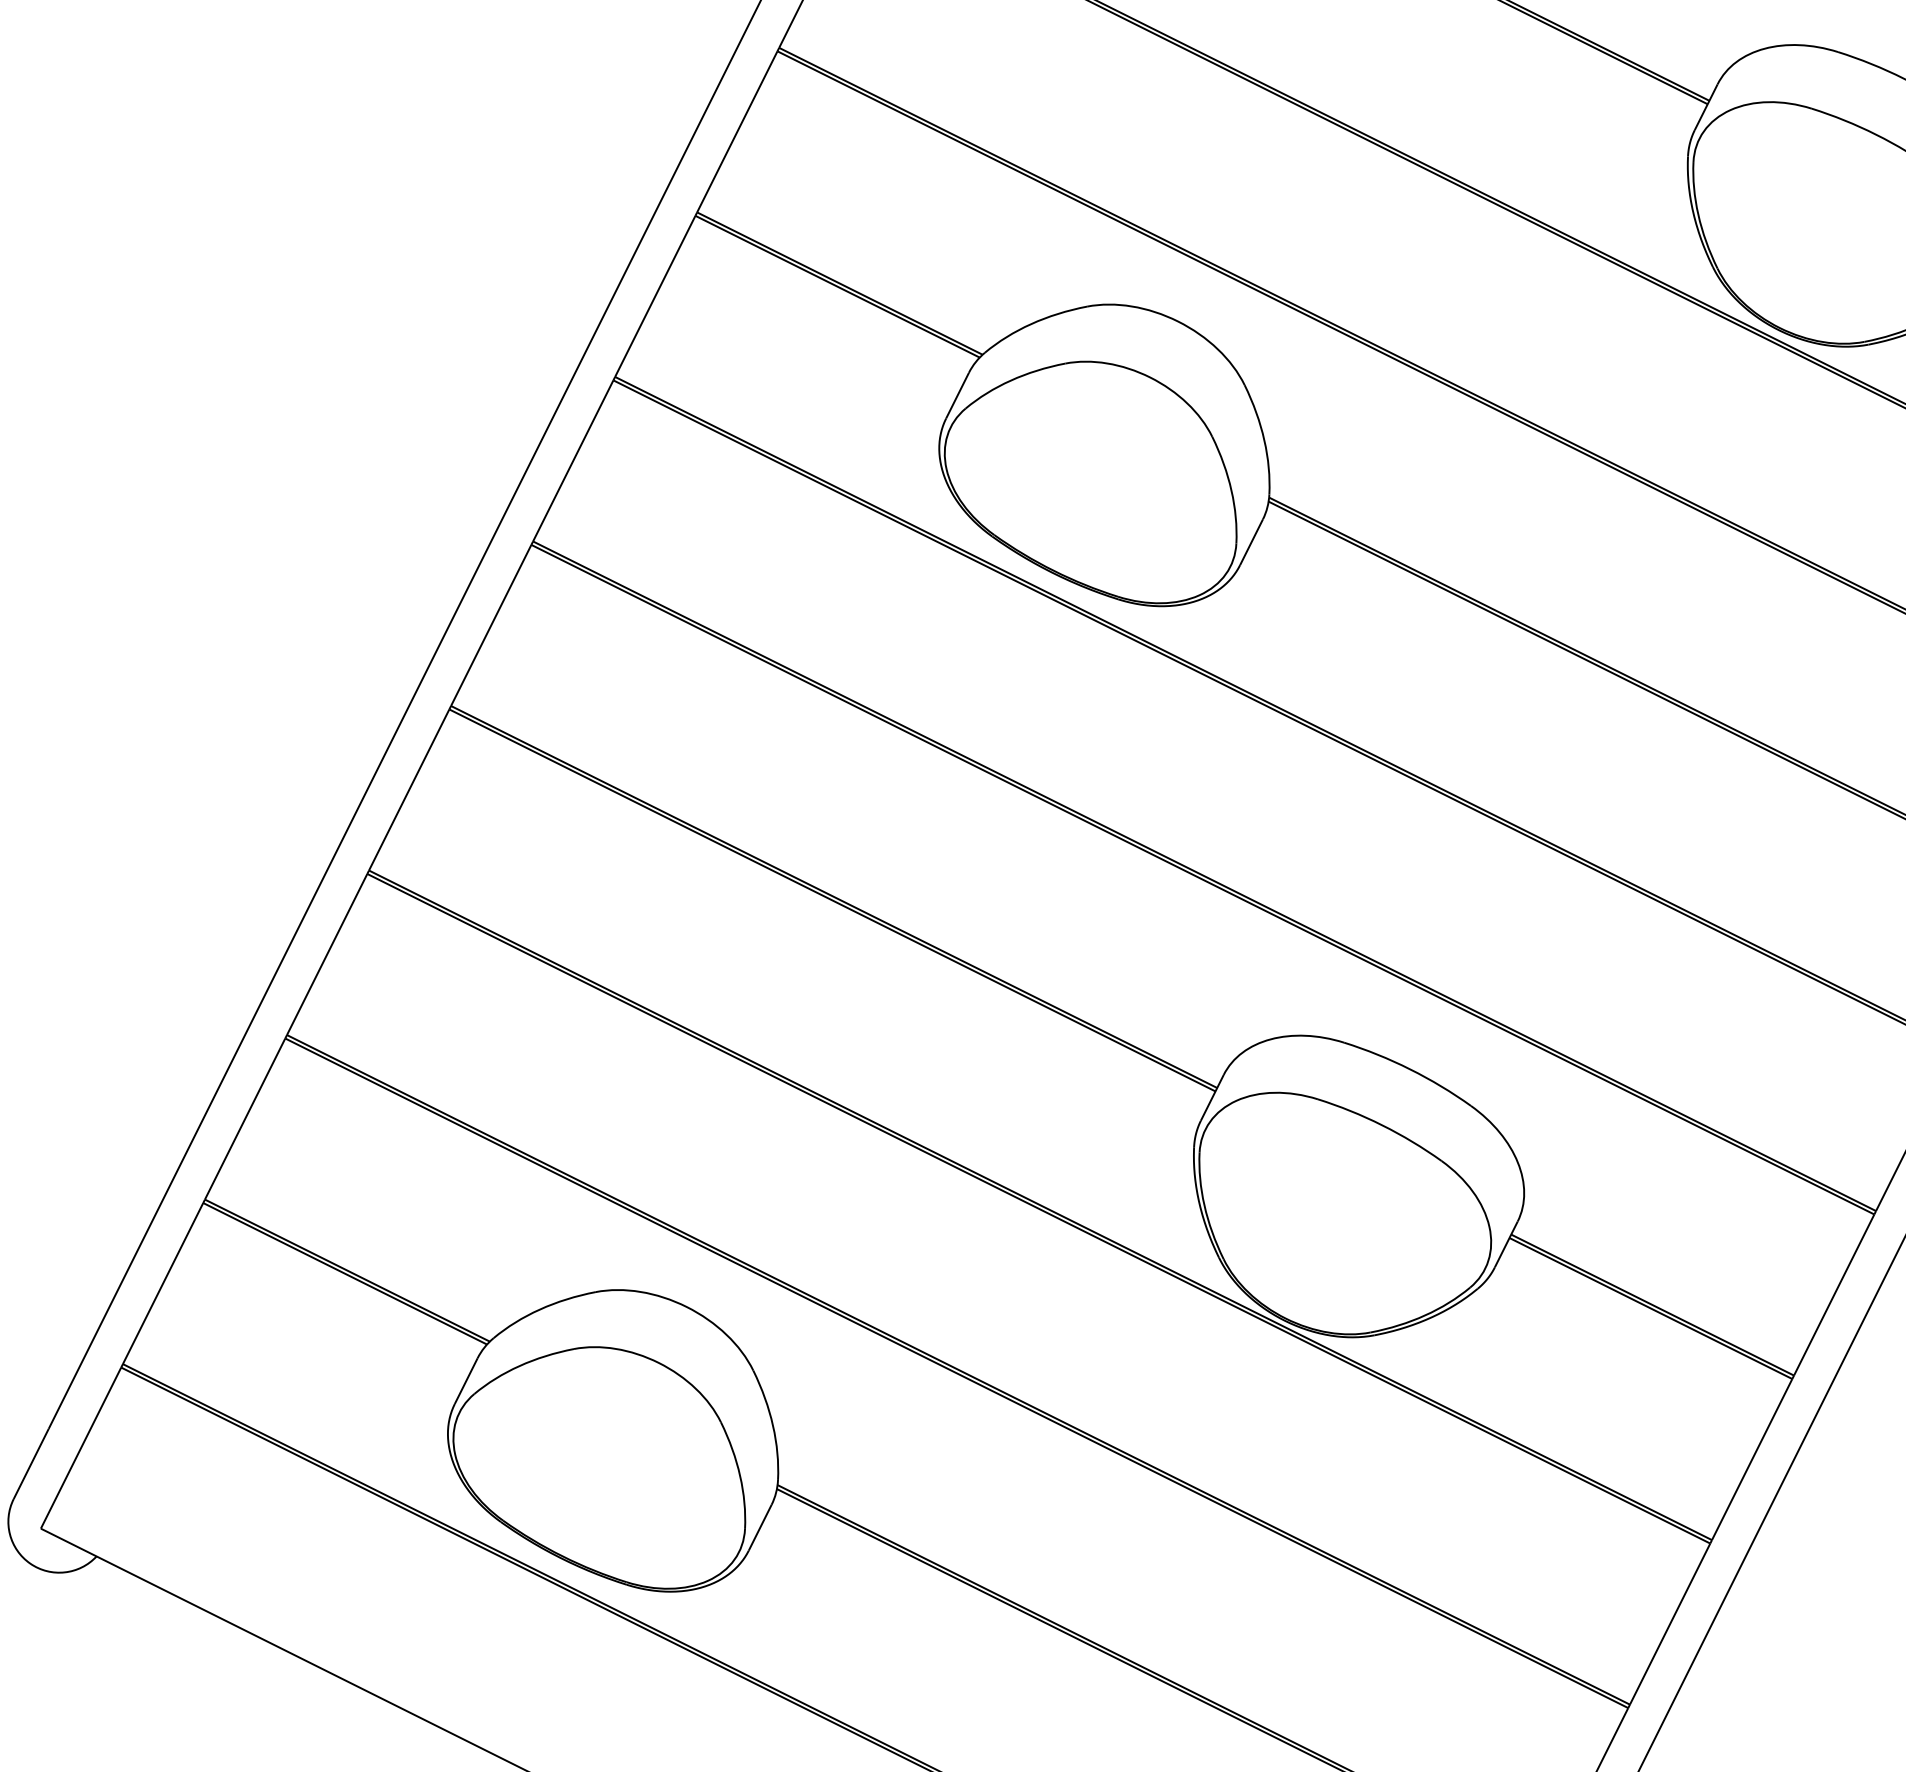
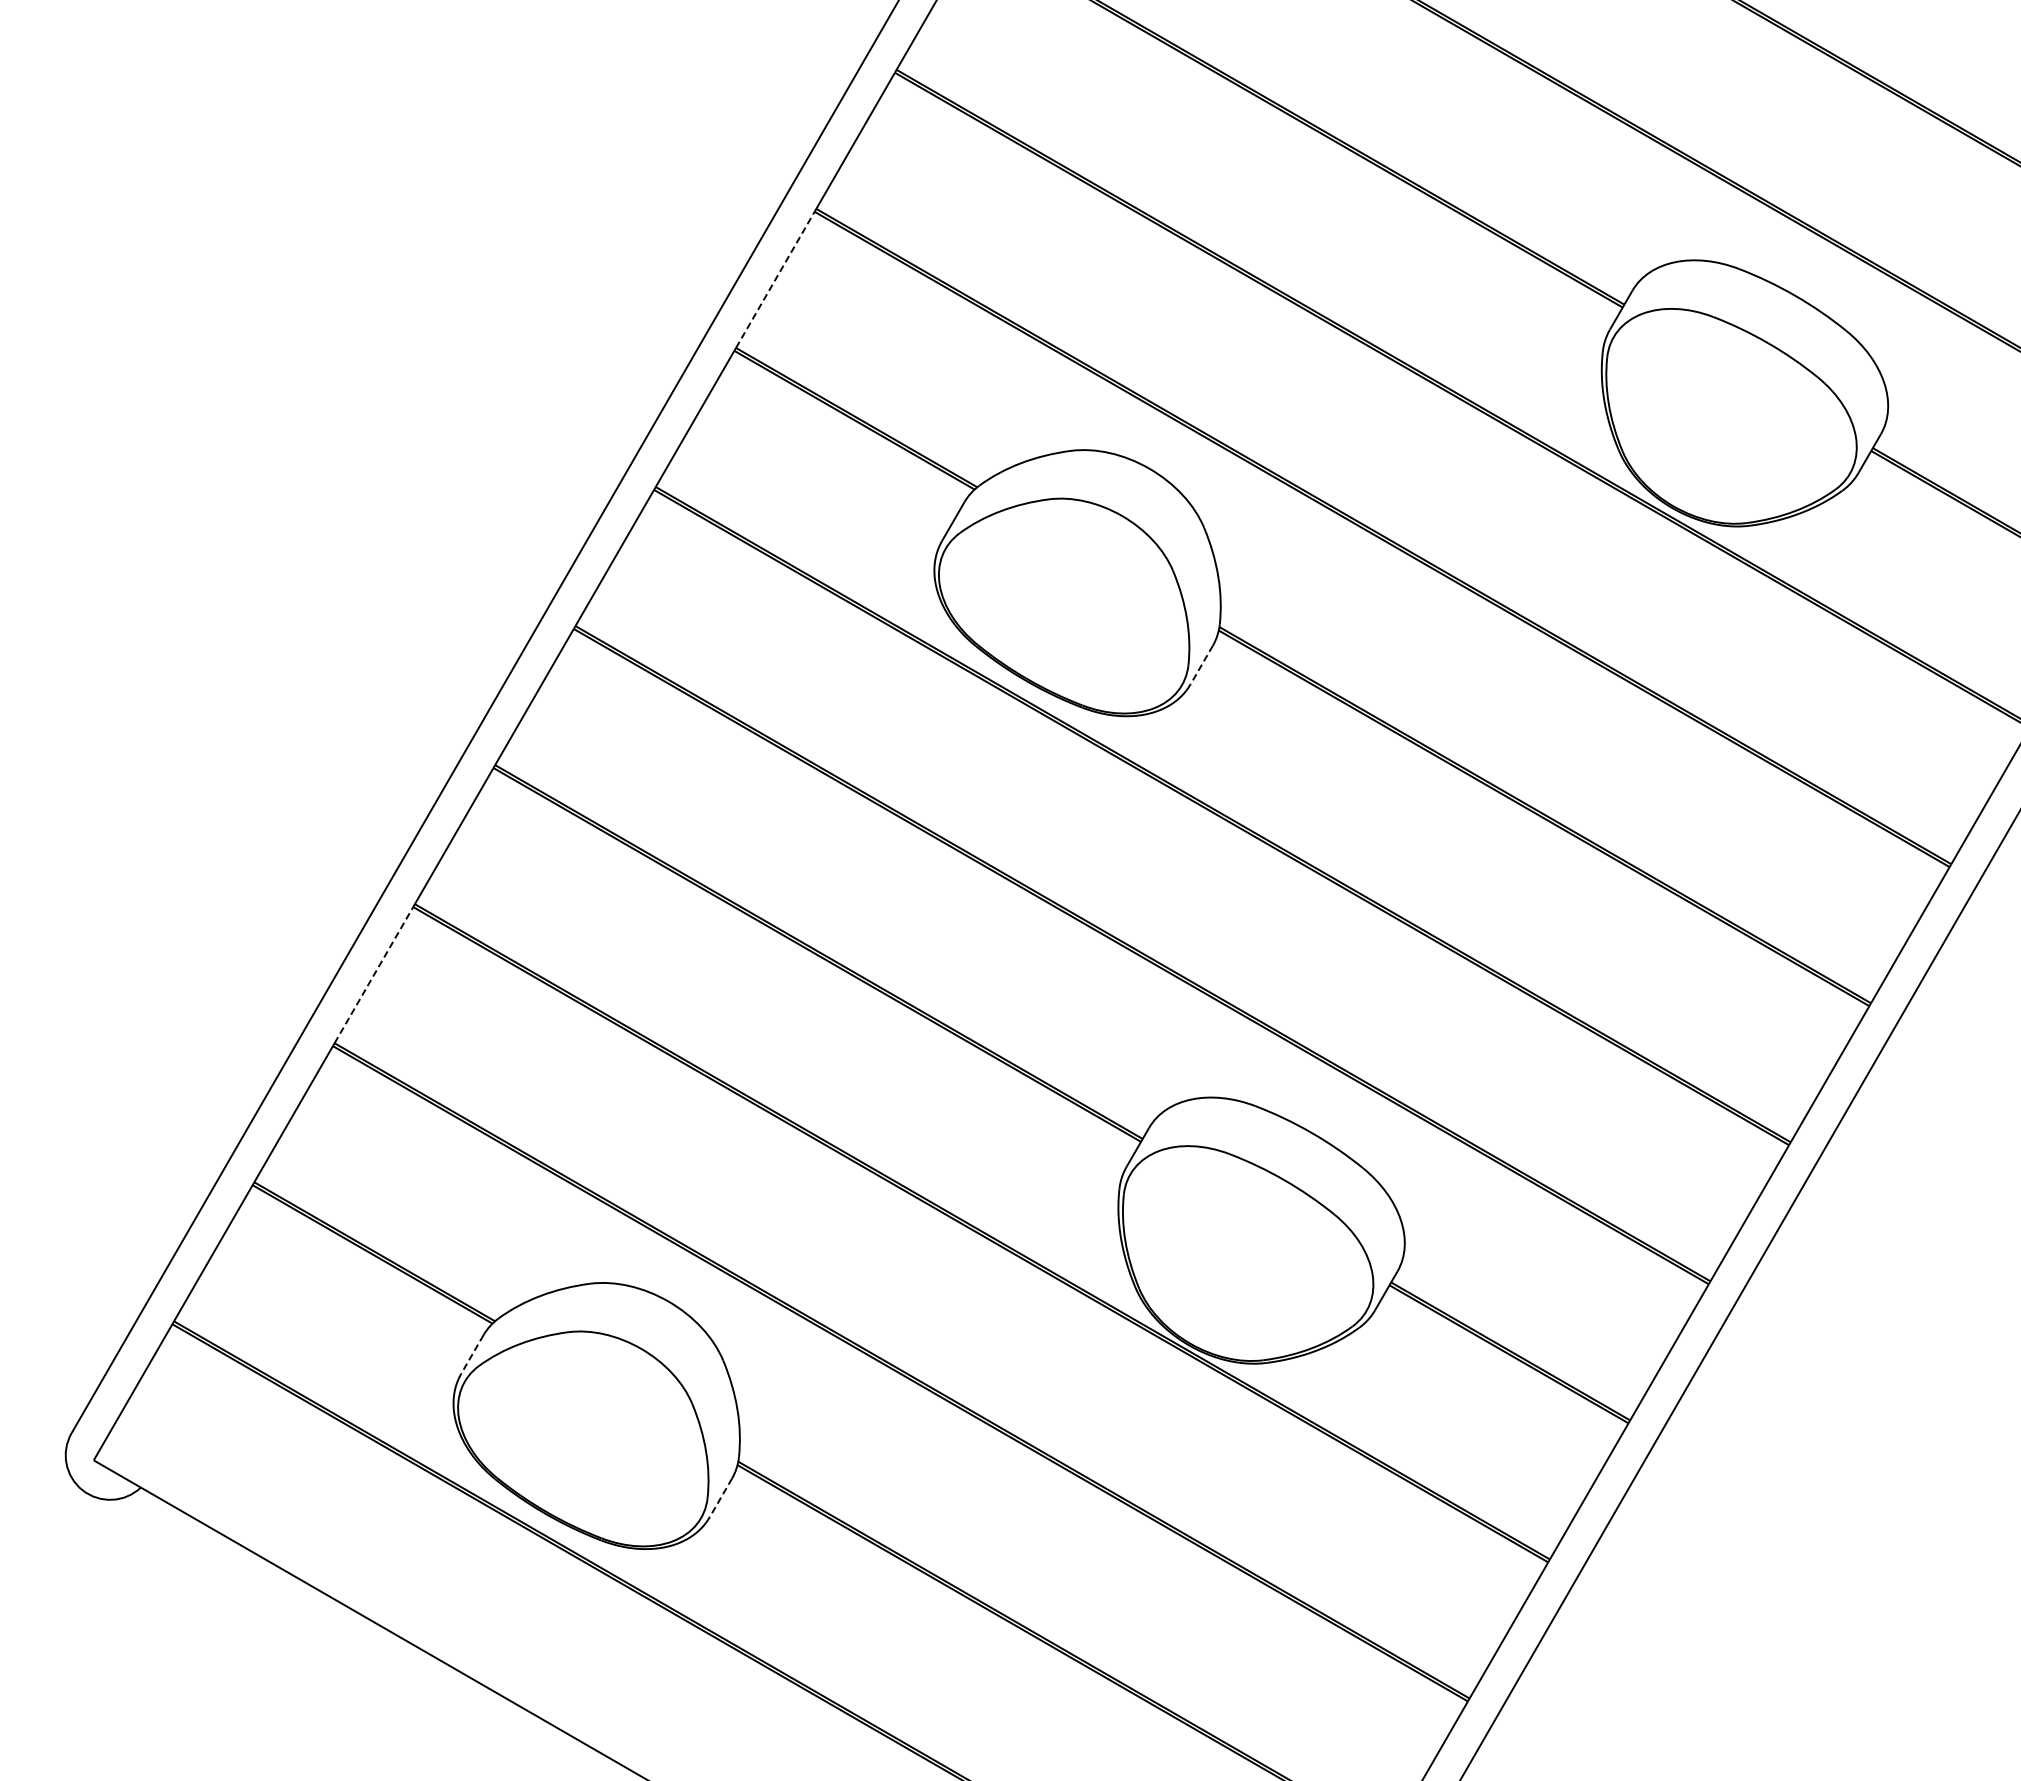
line: (737, 131) -> (775, 279), solid -> dashed
line: (1251, 542) -> (1201, 665), solid -> dashed
line: (326, 954) -> (373, 975), solid -> dashed
line: (466, 1381) -> (472, 1354), solid -> dashed
line: (759, 1528) -> (720, 1498), solid -> dashed

